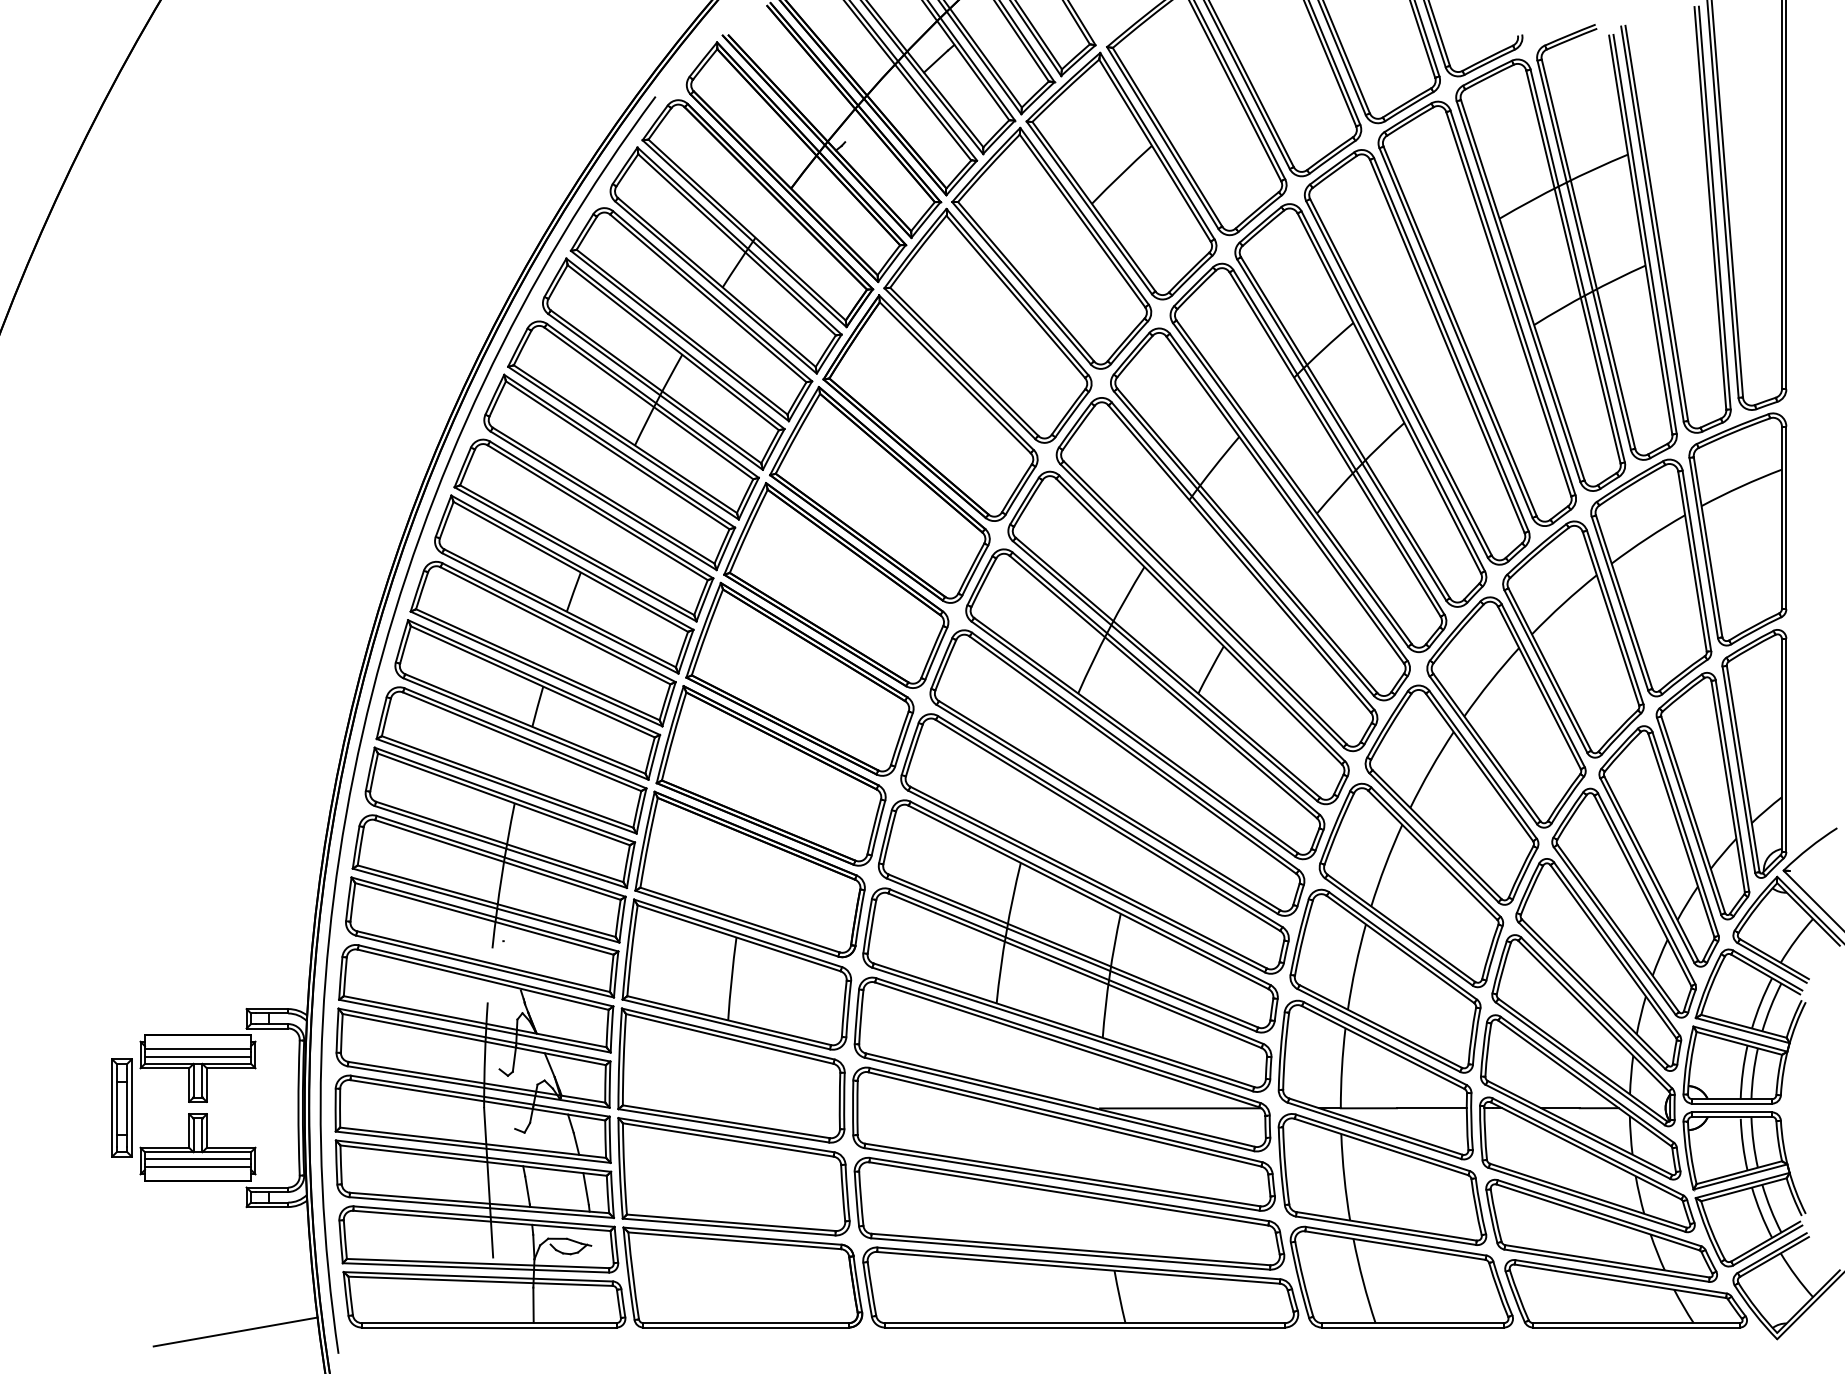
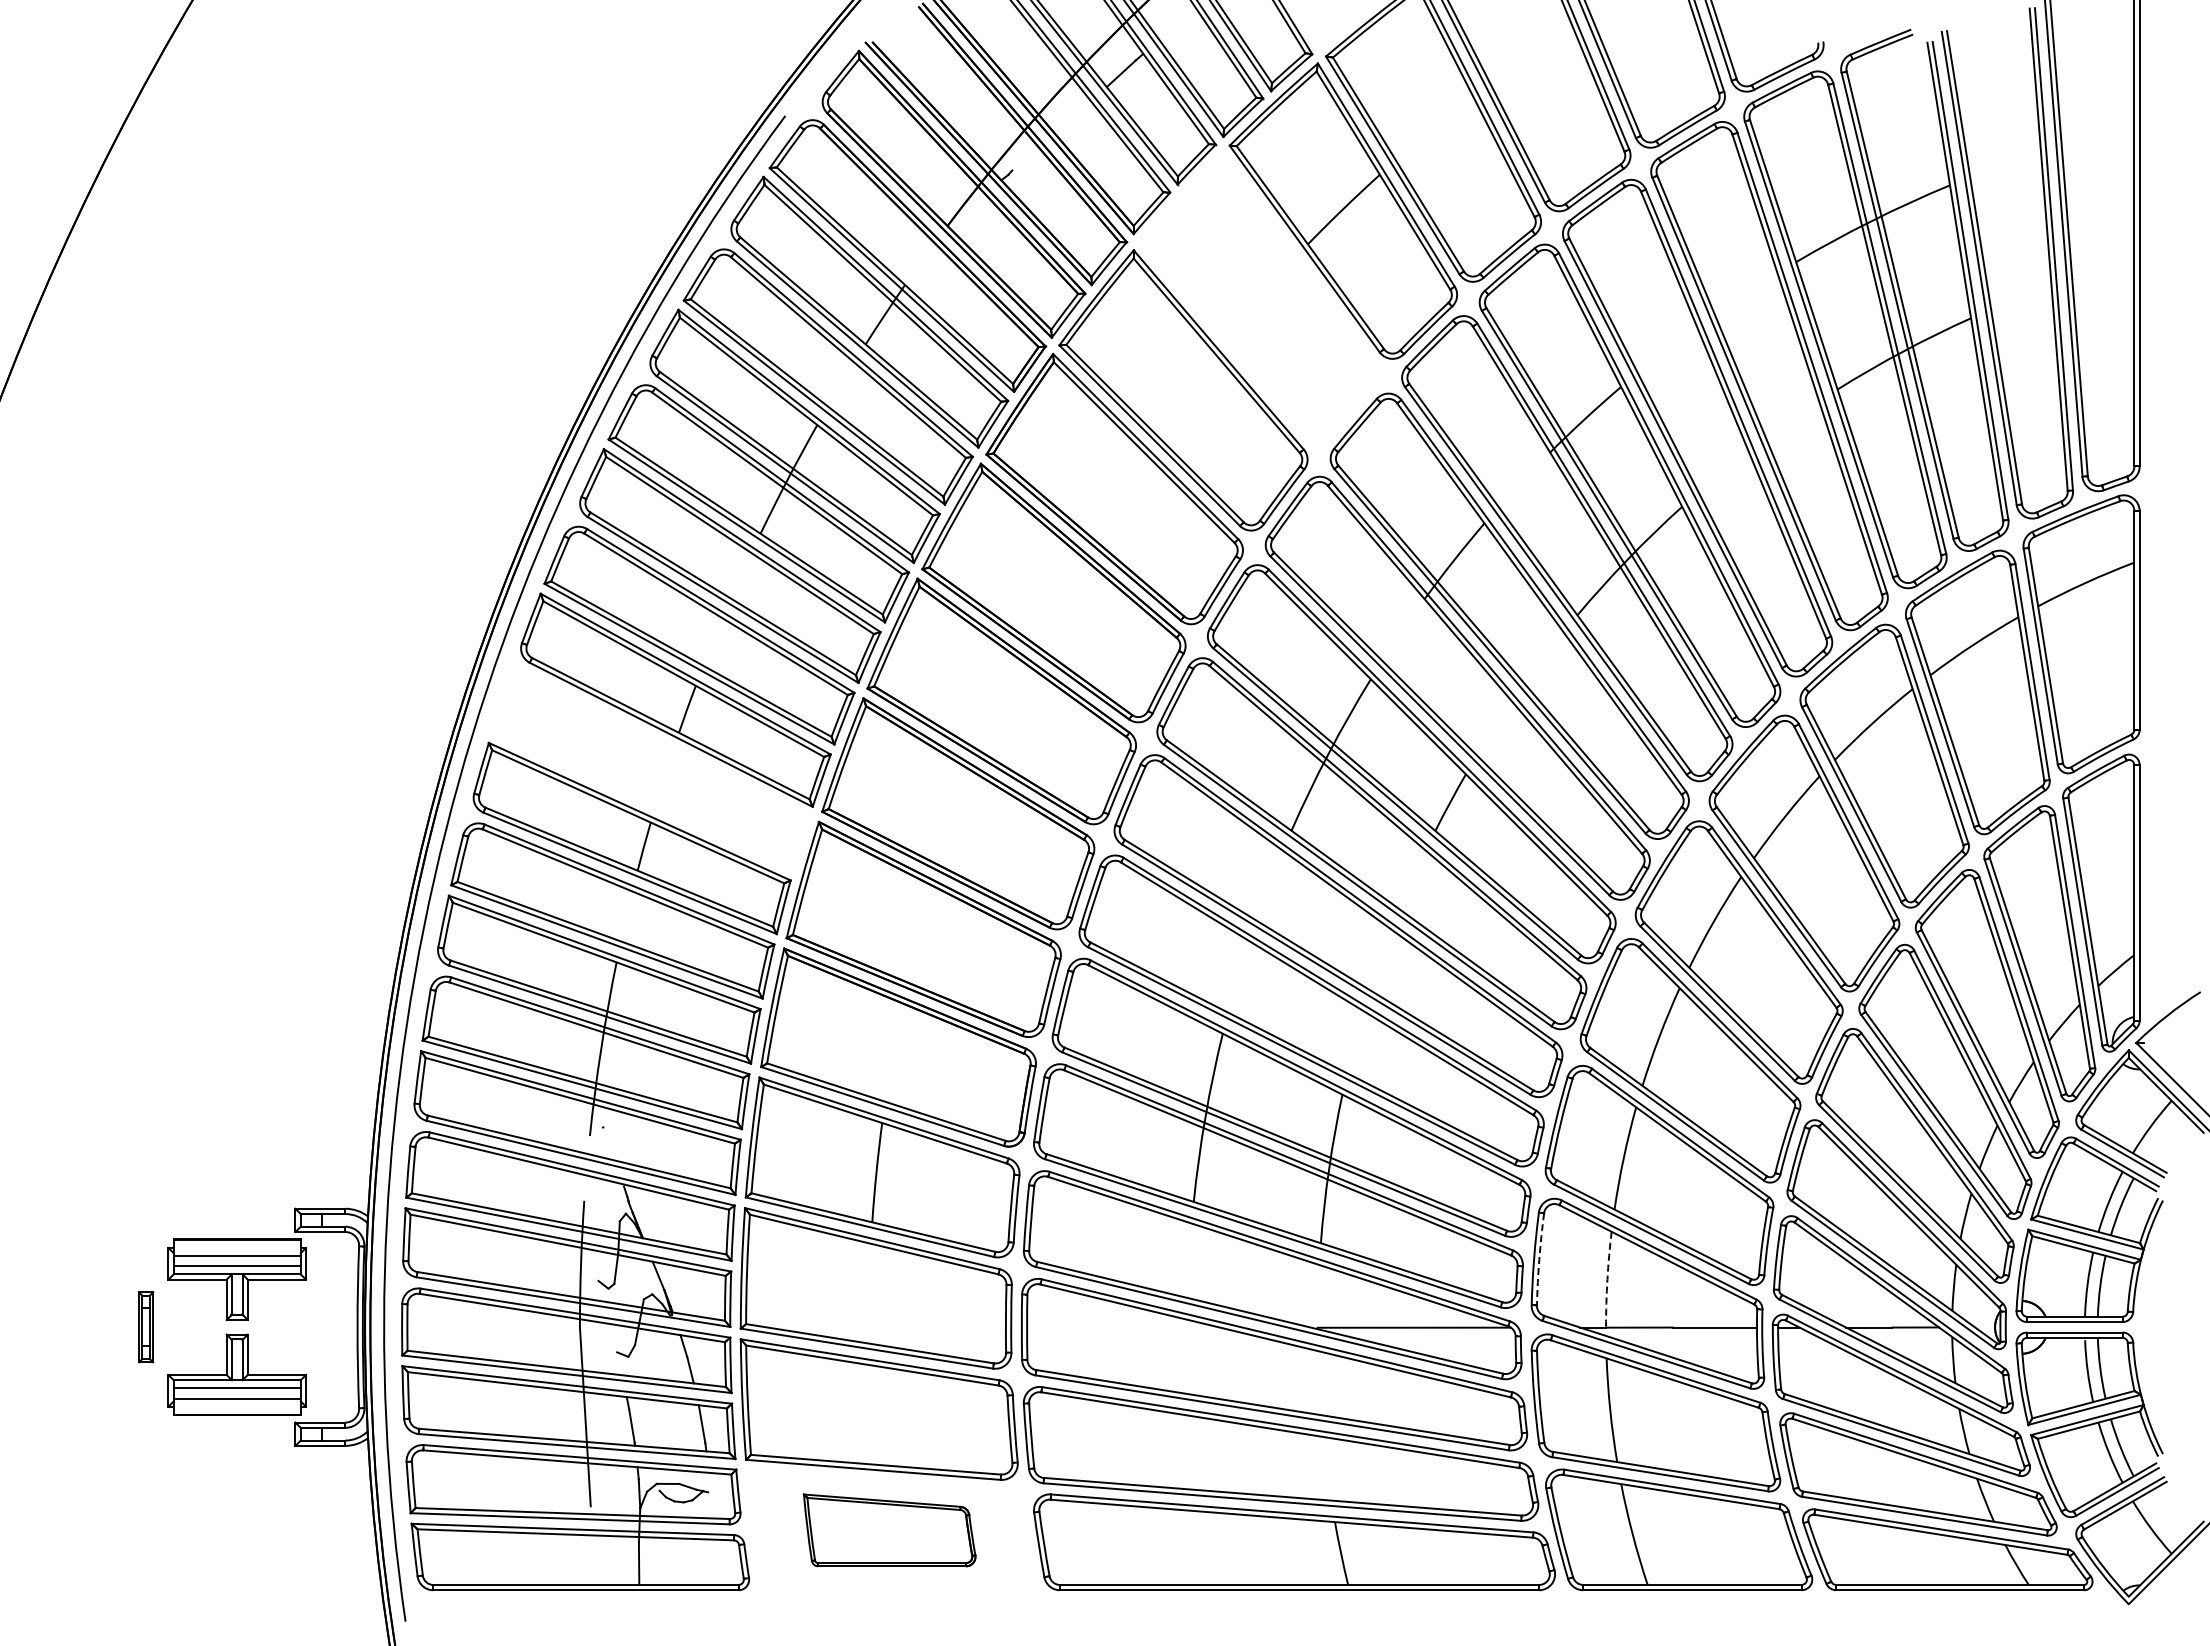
part: (1051, 248) -> (1259, 297), removed
part: (543, 644) -> (650, 771), removed
arc: (1285, 1051) -> (1539, 1259), solid -> dashed
arc: (1342, 1068) -> (1607, 1279), solid -> dashed
part: (121, 1108) -> (145, 1327), size x0.6
part: (742, 1277) -> (889, 1530), size x0.6
line: (235, 1331) -> (282, 1595), removed

